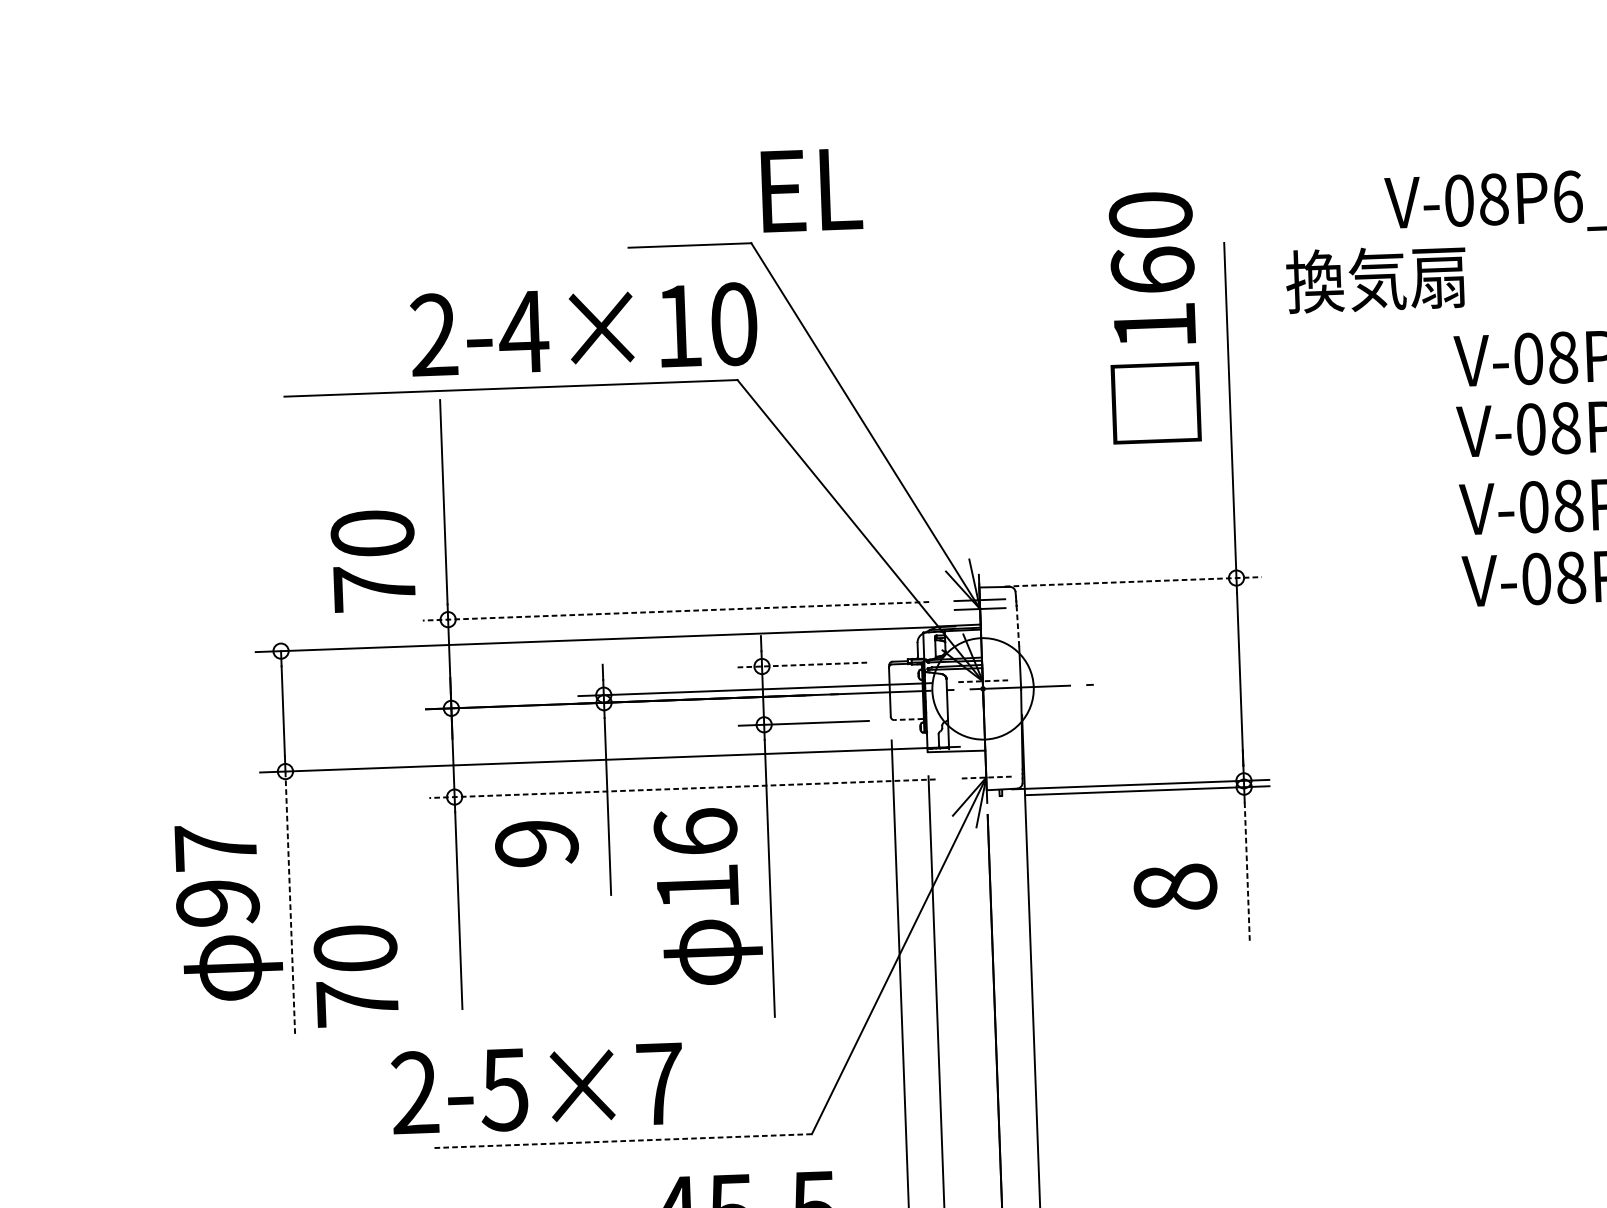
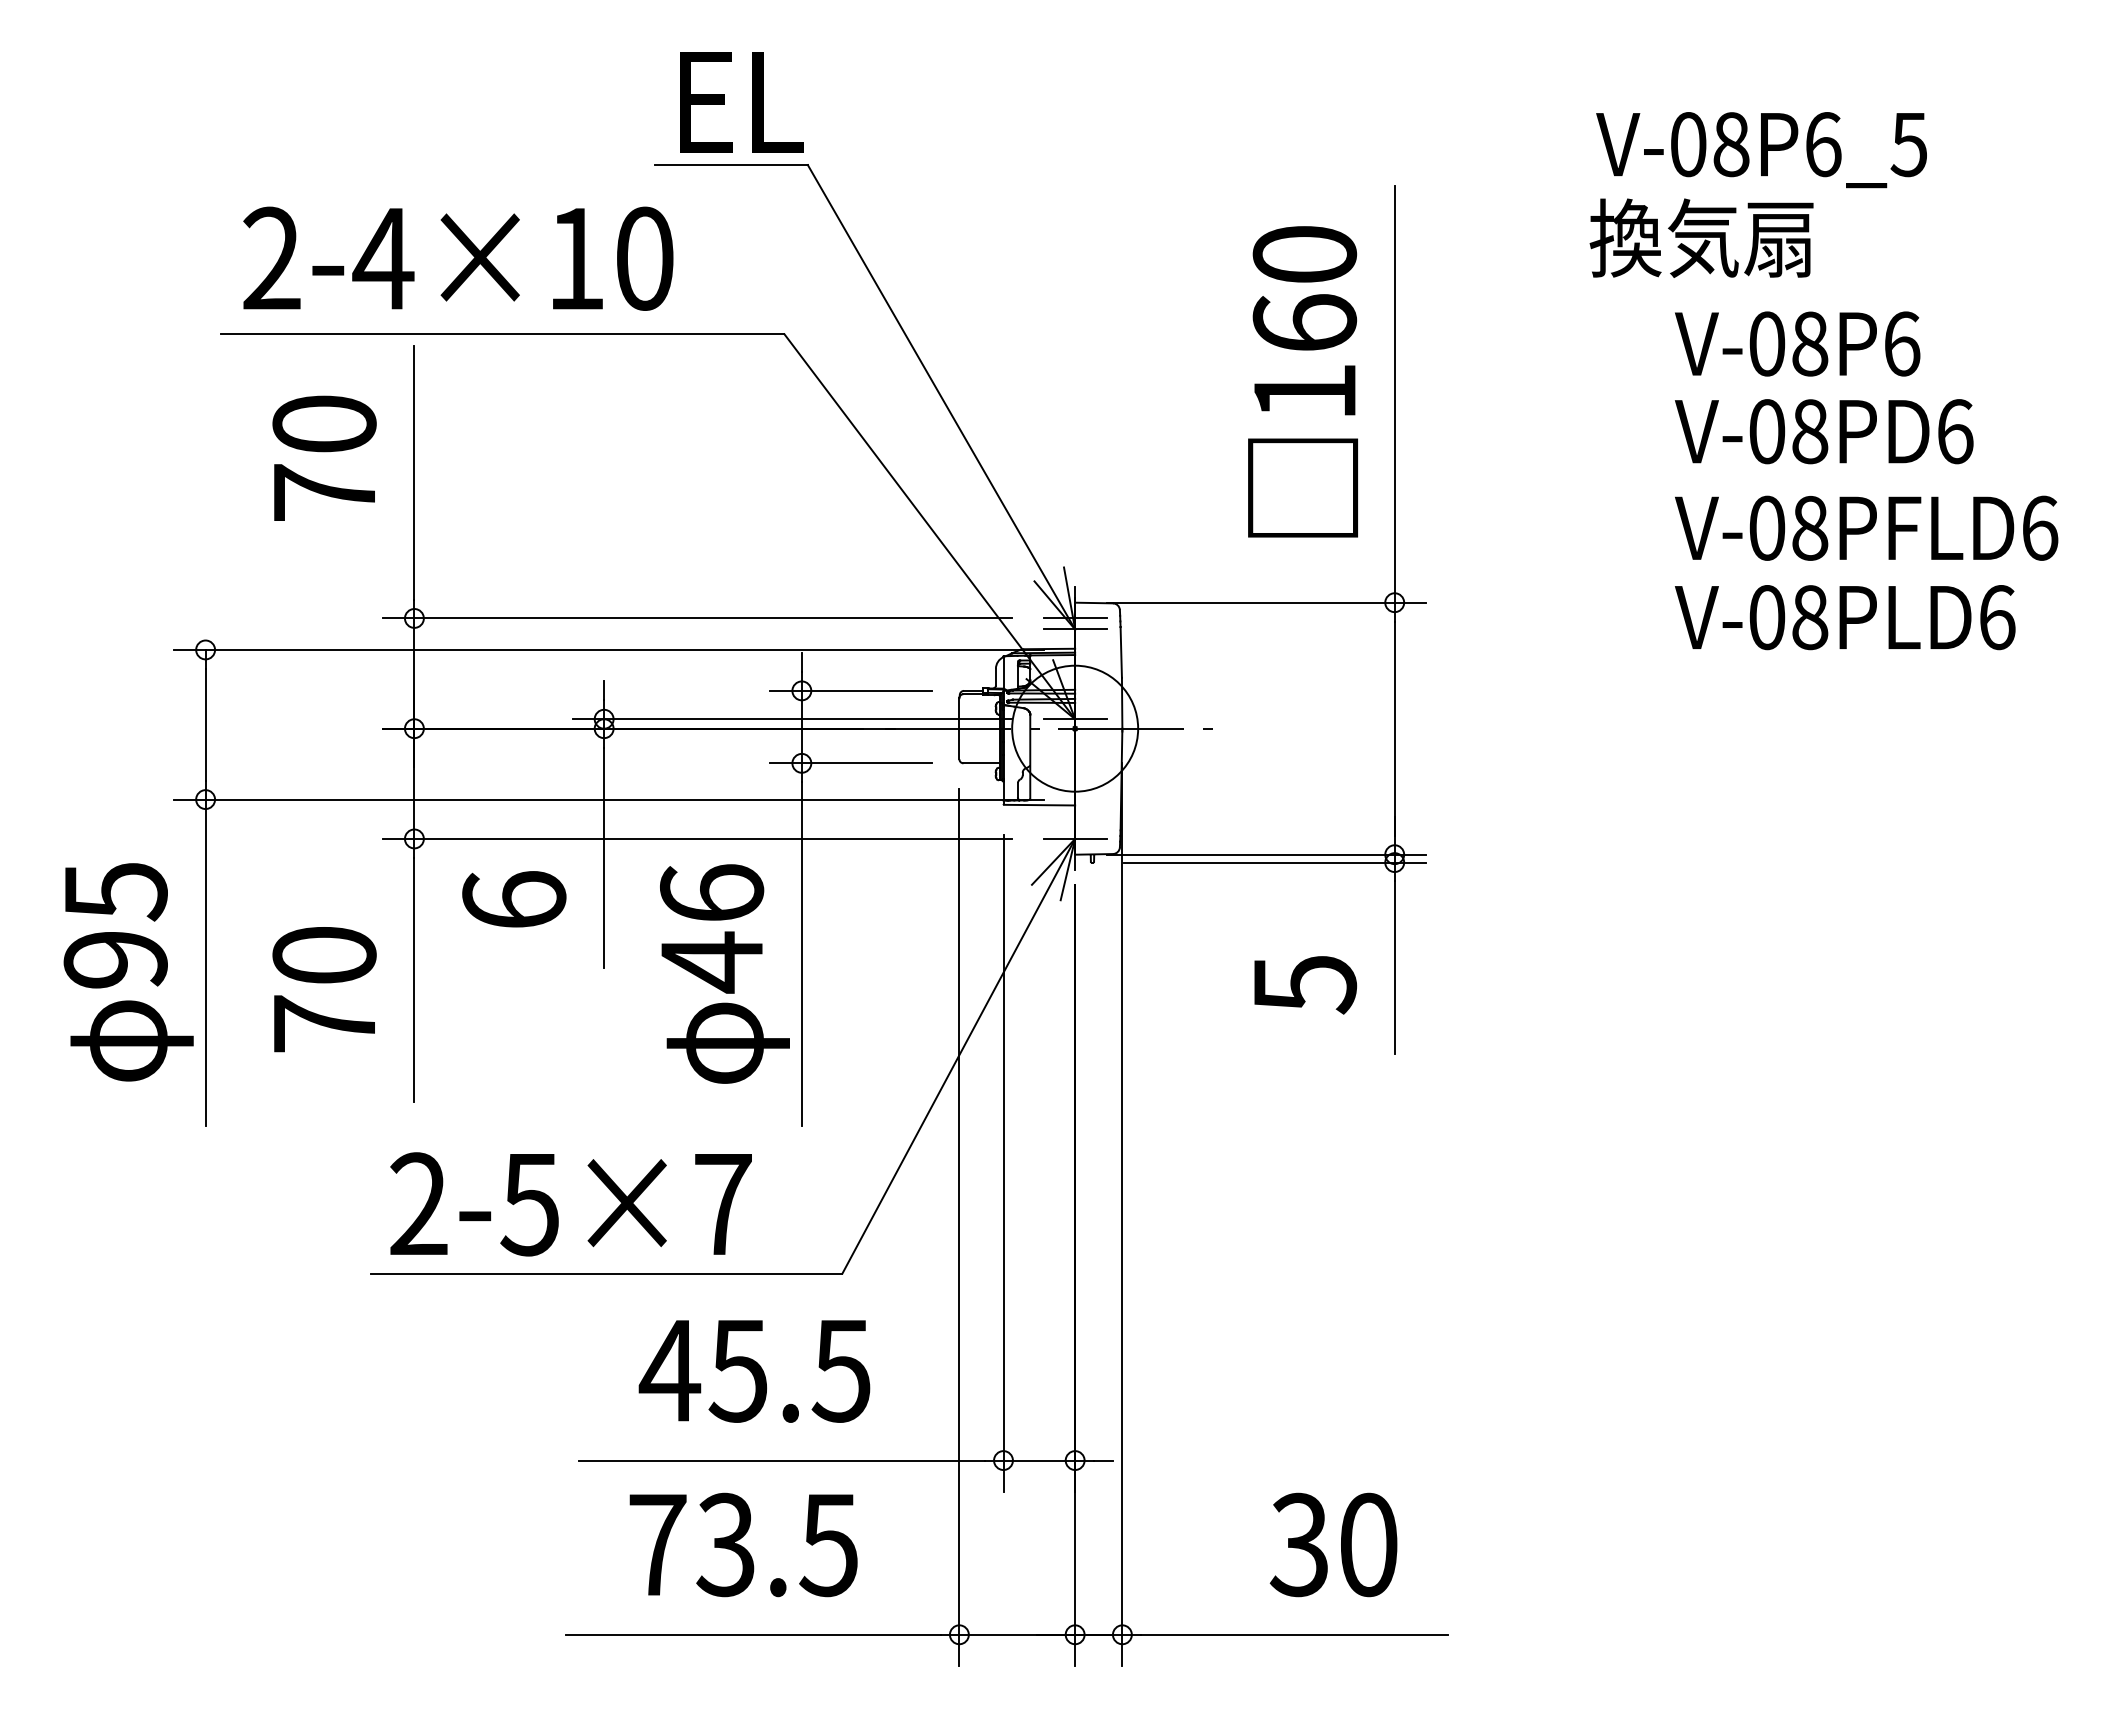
text: (811, 190) -> (741, 102), moved
text: (1376, 278) -> (1701, 237), moved
text: (1152, 317) -> (1302, 381), moved
text: (584, 329) -> (458, 258), moved
text: (373, 560) -> (324, 457), moved
line: (1133, 581) -> (1266, 602), dashed -> solid
line: (675, 611) -> (697, 618), dashed -> solid
line: (1018, 626) -> (1121, 652), dashed -> solid
line: (801, 664) -> (850, 690), dashed -> solid
line: (983, 681) -> (1075, 719), dashed -> solid
line: (908, 719) -> (981, 763), dashed -> solid
line: (986, 777) -> (1075, 838), dashed -> solid
line: (682, 788) -> (697, 838), dashed -> solid
text: (536, 842) -> (514, 899), 9 -> 6
text: (216, 848) -> (116, 891), 97 -> 95
line: (1247, 872) -> (1394, 968), dashed -> solid
text: (697, 887) -> (711, 962), 16 -> 46
text: (1175, 887) -> (1305, 984), 8 -> 5
line: (290, 903) -> (205, 963), dashed -> solid
text: (356, 975) -> (324, 989), moved
text: (537, 1088) -> (570, 1204), moved
line: (622, 1141) -> (606, 1273), dashed -> solid

